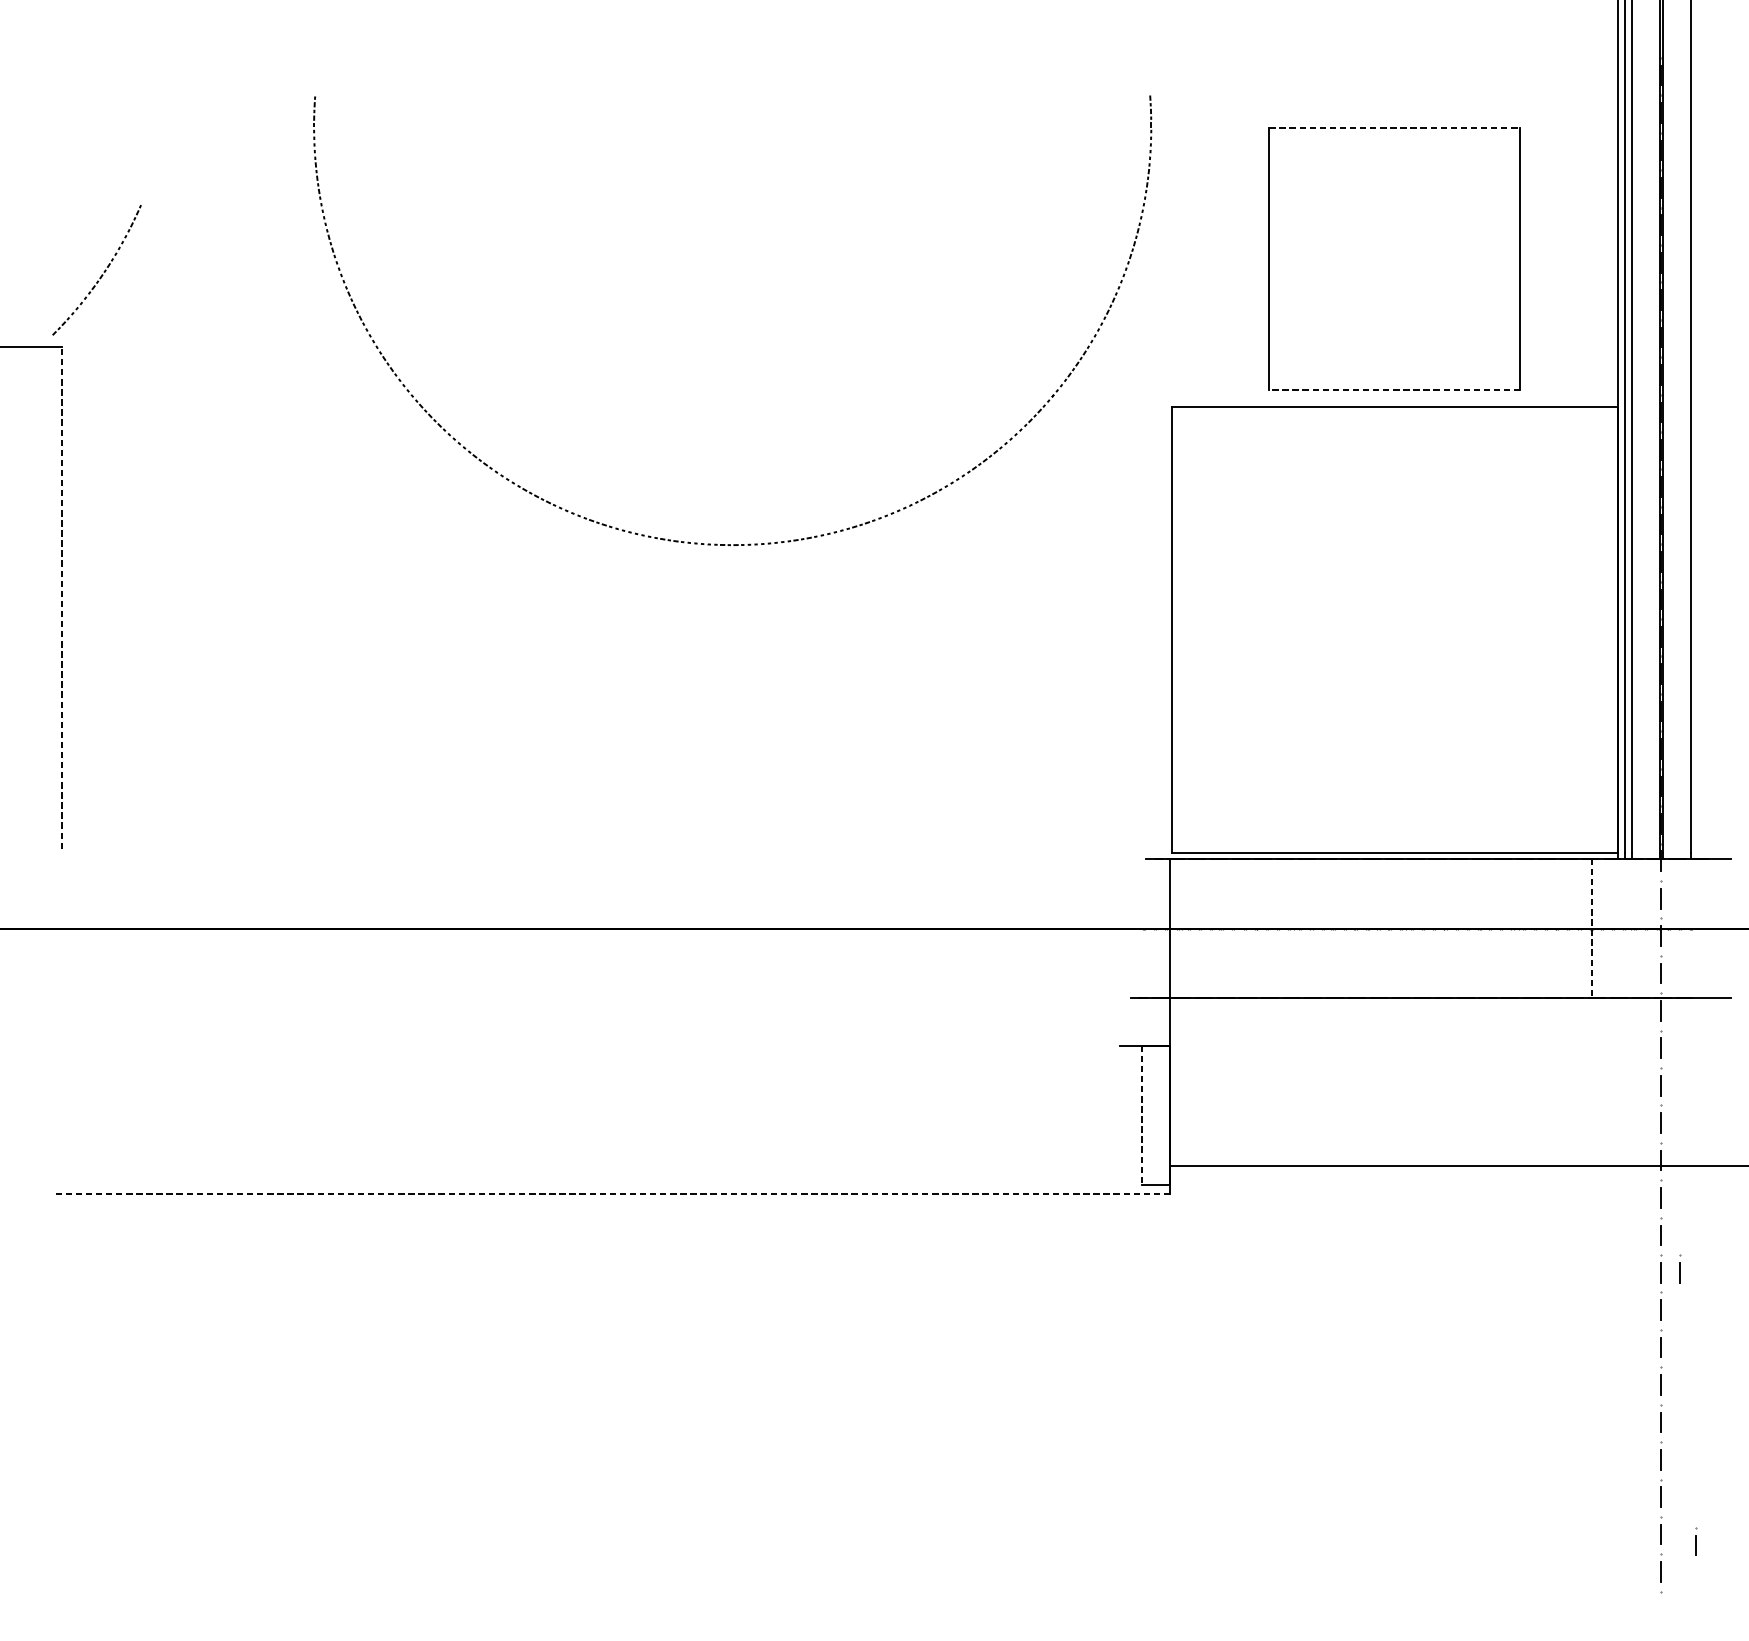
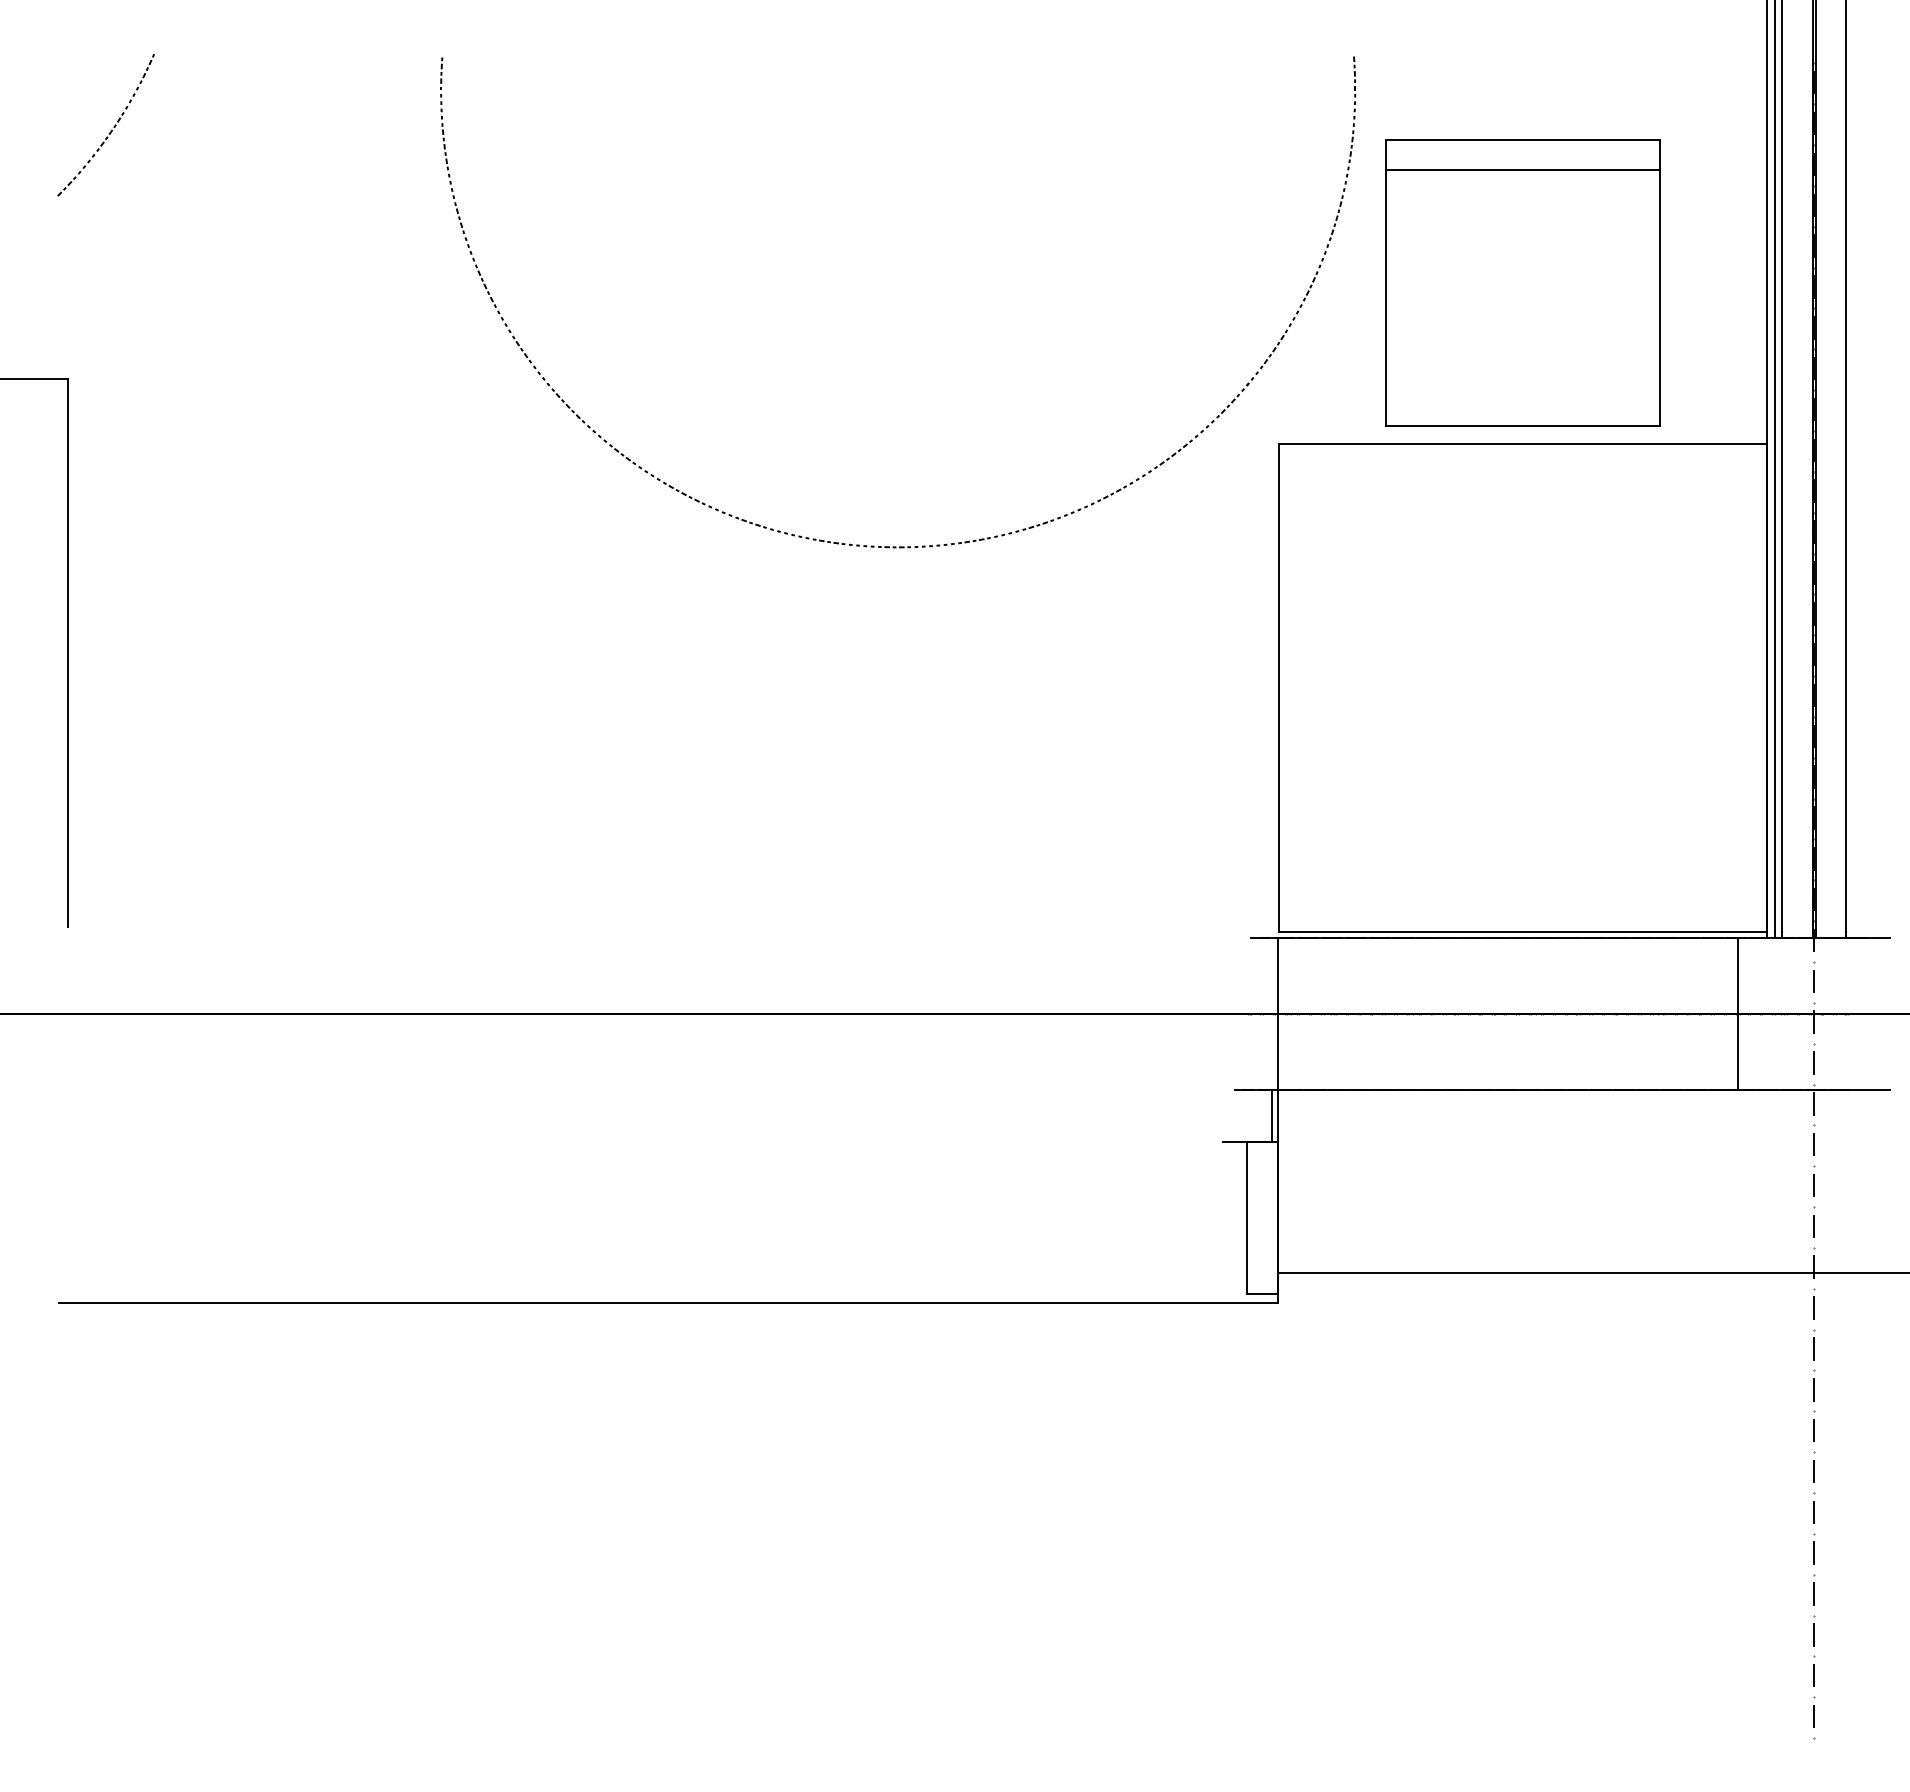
line: (1395, 127) -> (1523, 139), dashed -> solid
line: (1395, 155) -> (1523, 169), added
part: (101, 274) -> (111, 129), moved
line: (1394, 389) -> (1522, 425), dashed -> solid
part: (733, 544) -> (899, 546), moved
line: (62, 597) -> (68, 652), dashed -> solid
line: (1592, 929) -> (1738, 1014), dashed -> solid
line: (1164, 1021) -> (1271, 1115), added
line: (1142, 1115) -> (1247, 1218), dashed -> solid
line: (612, 1193) -> (668, 1303), dashed -> solid
part: (1680, 1268) -> (1834, 1385), removed
part: (1696, 1540) -> (1852, 1682), removed

